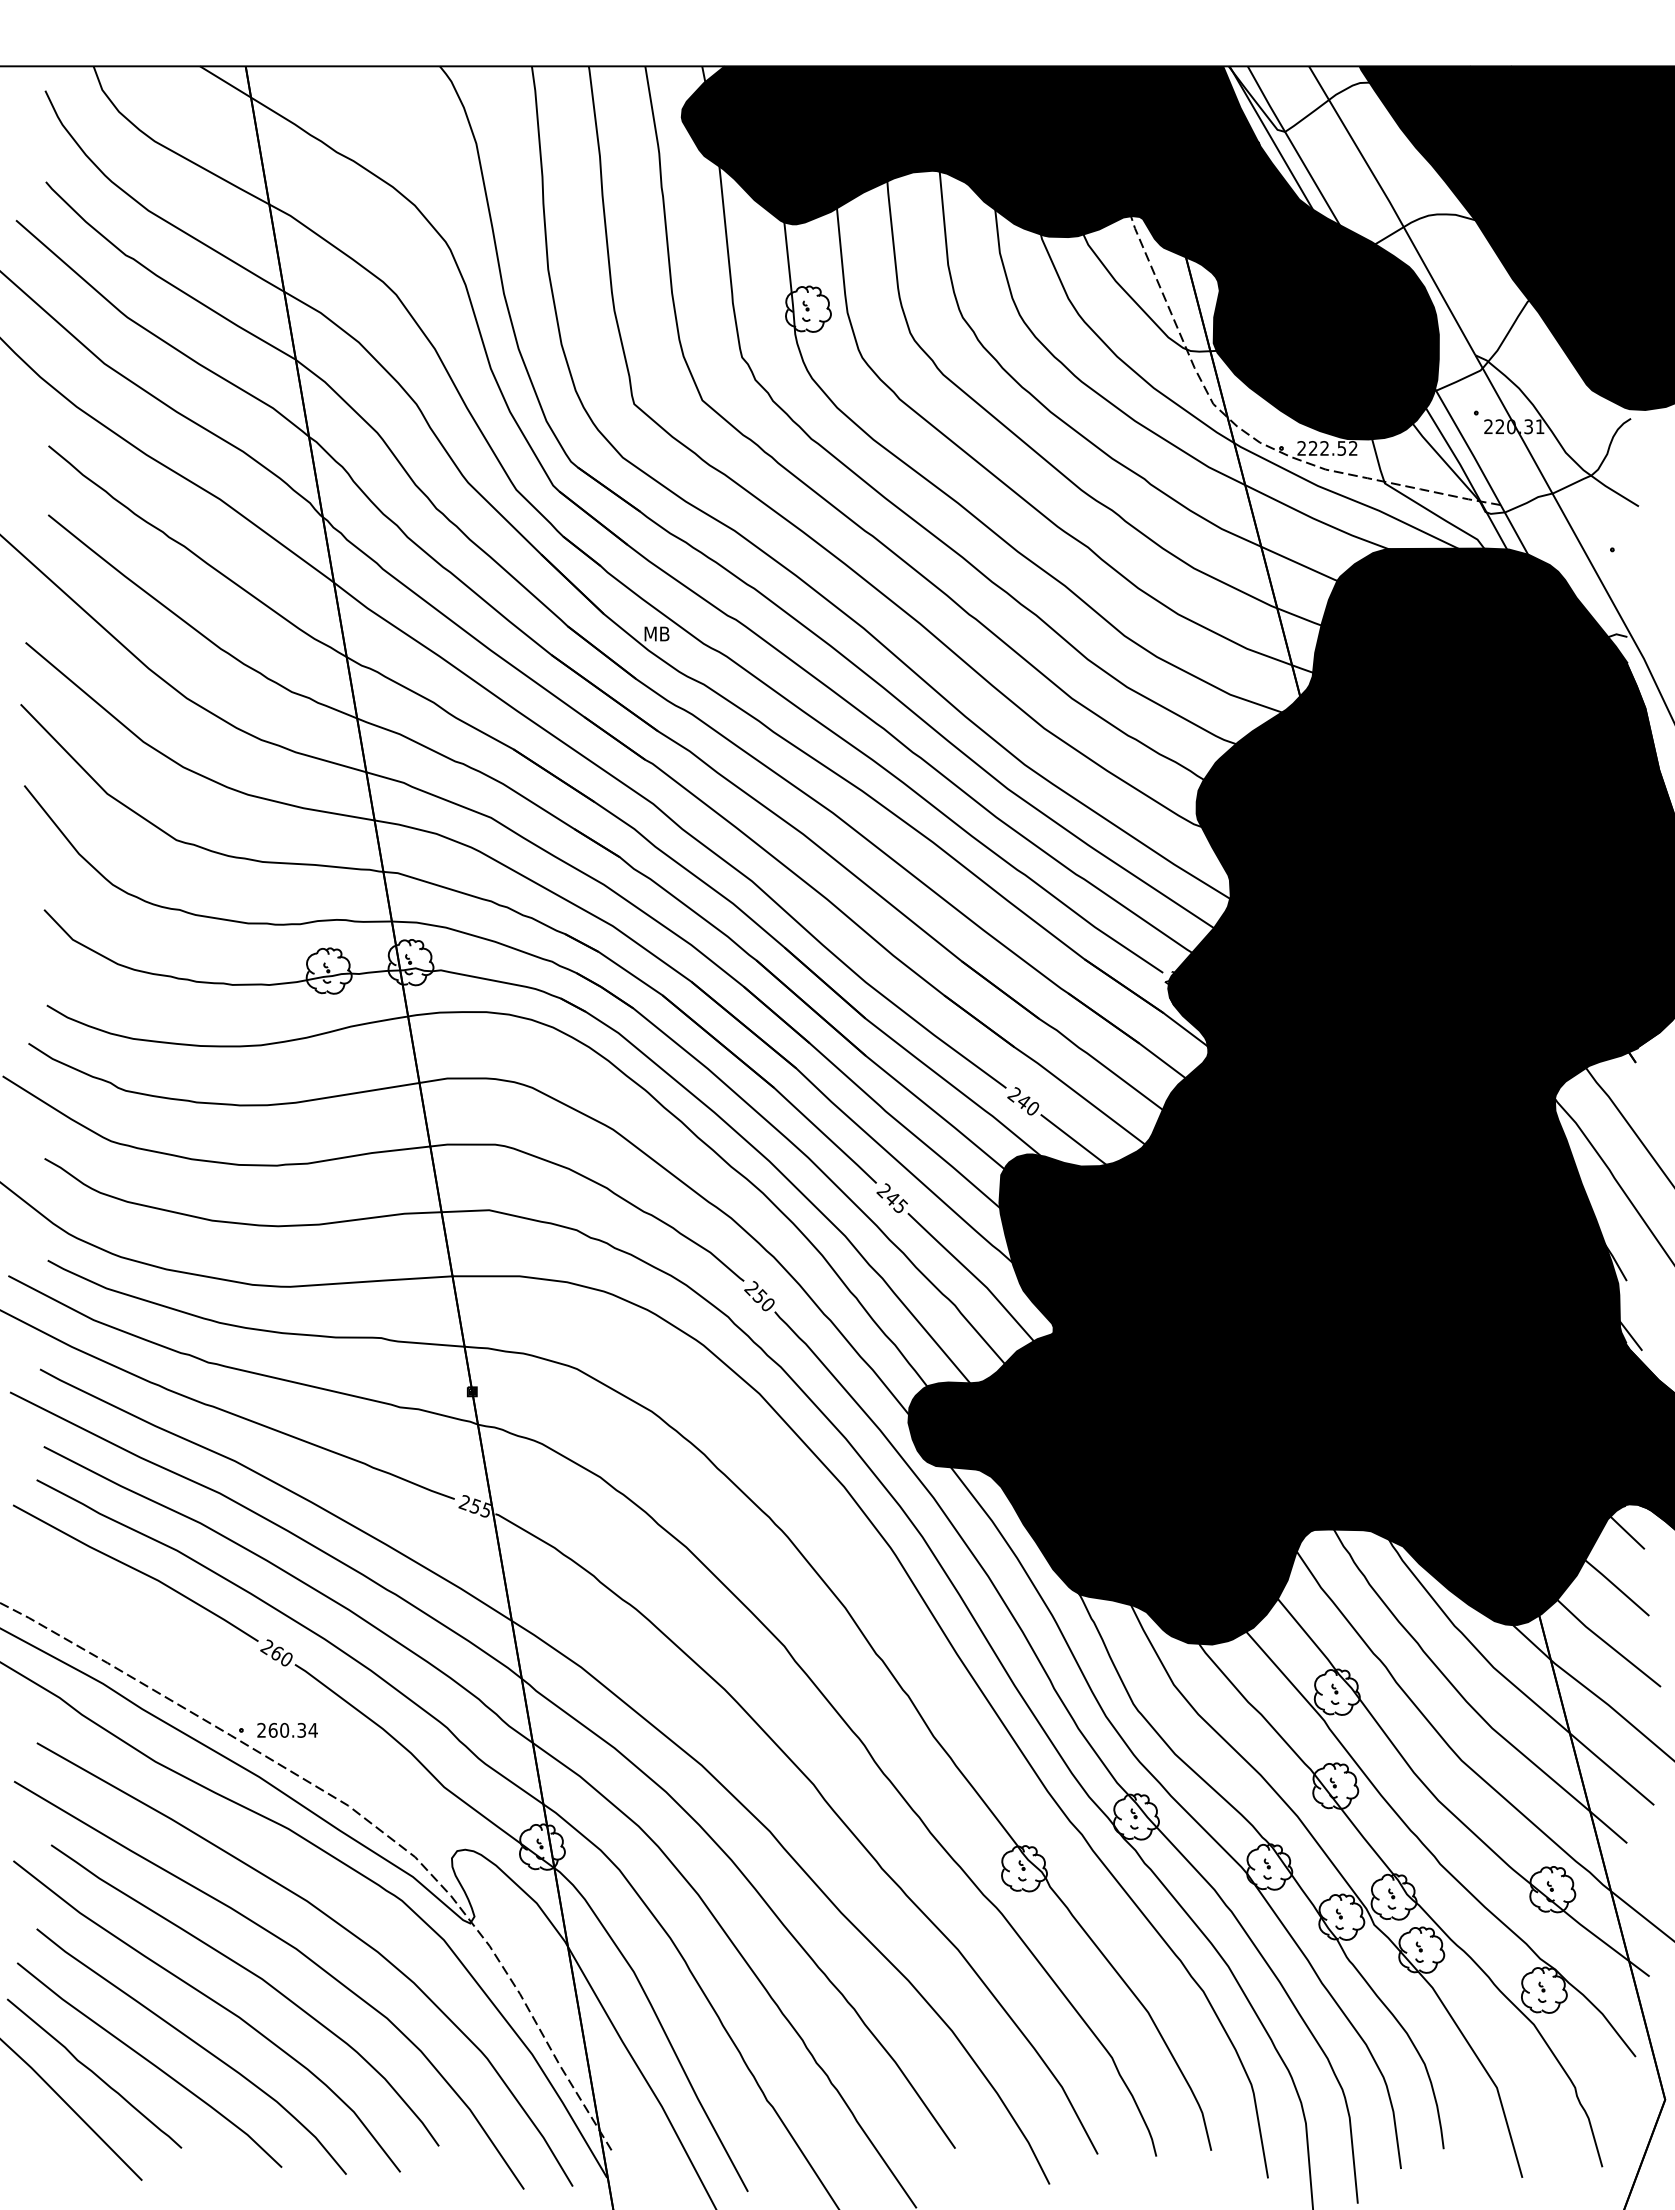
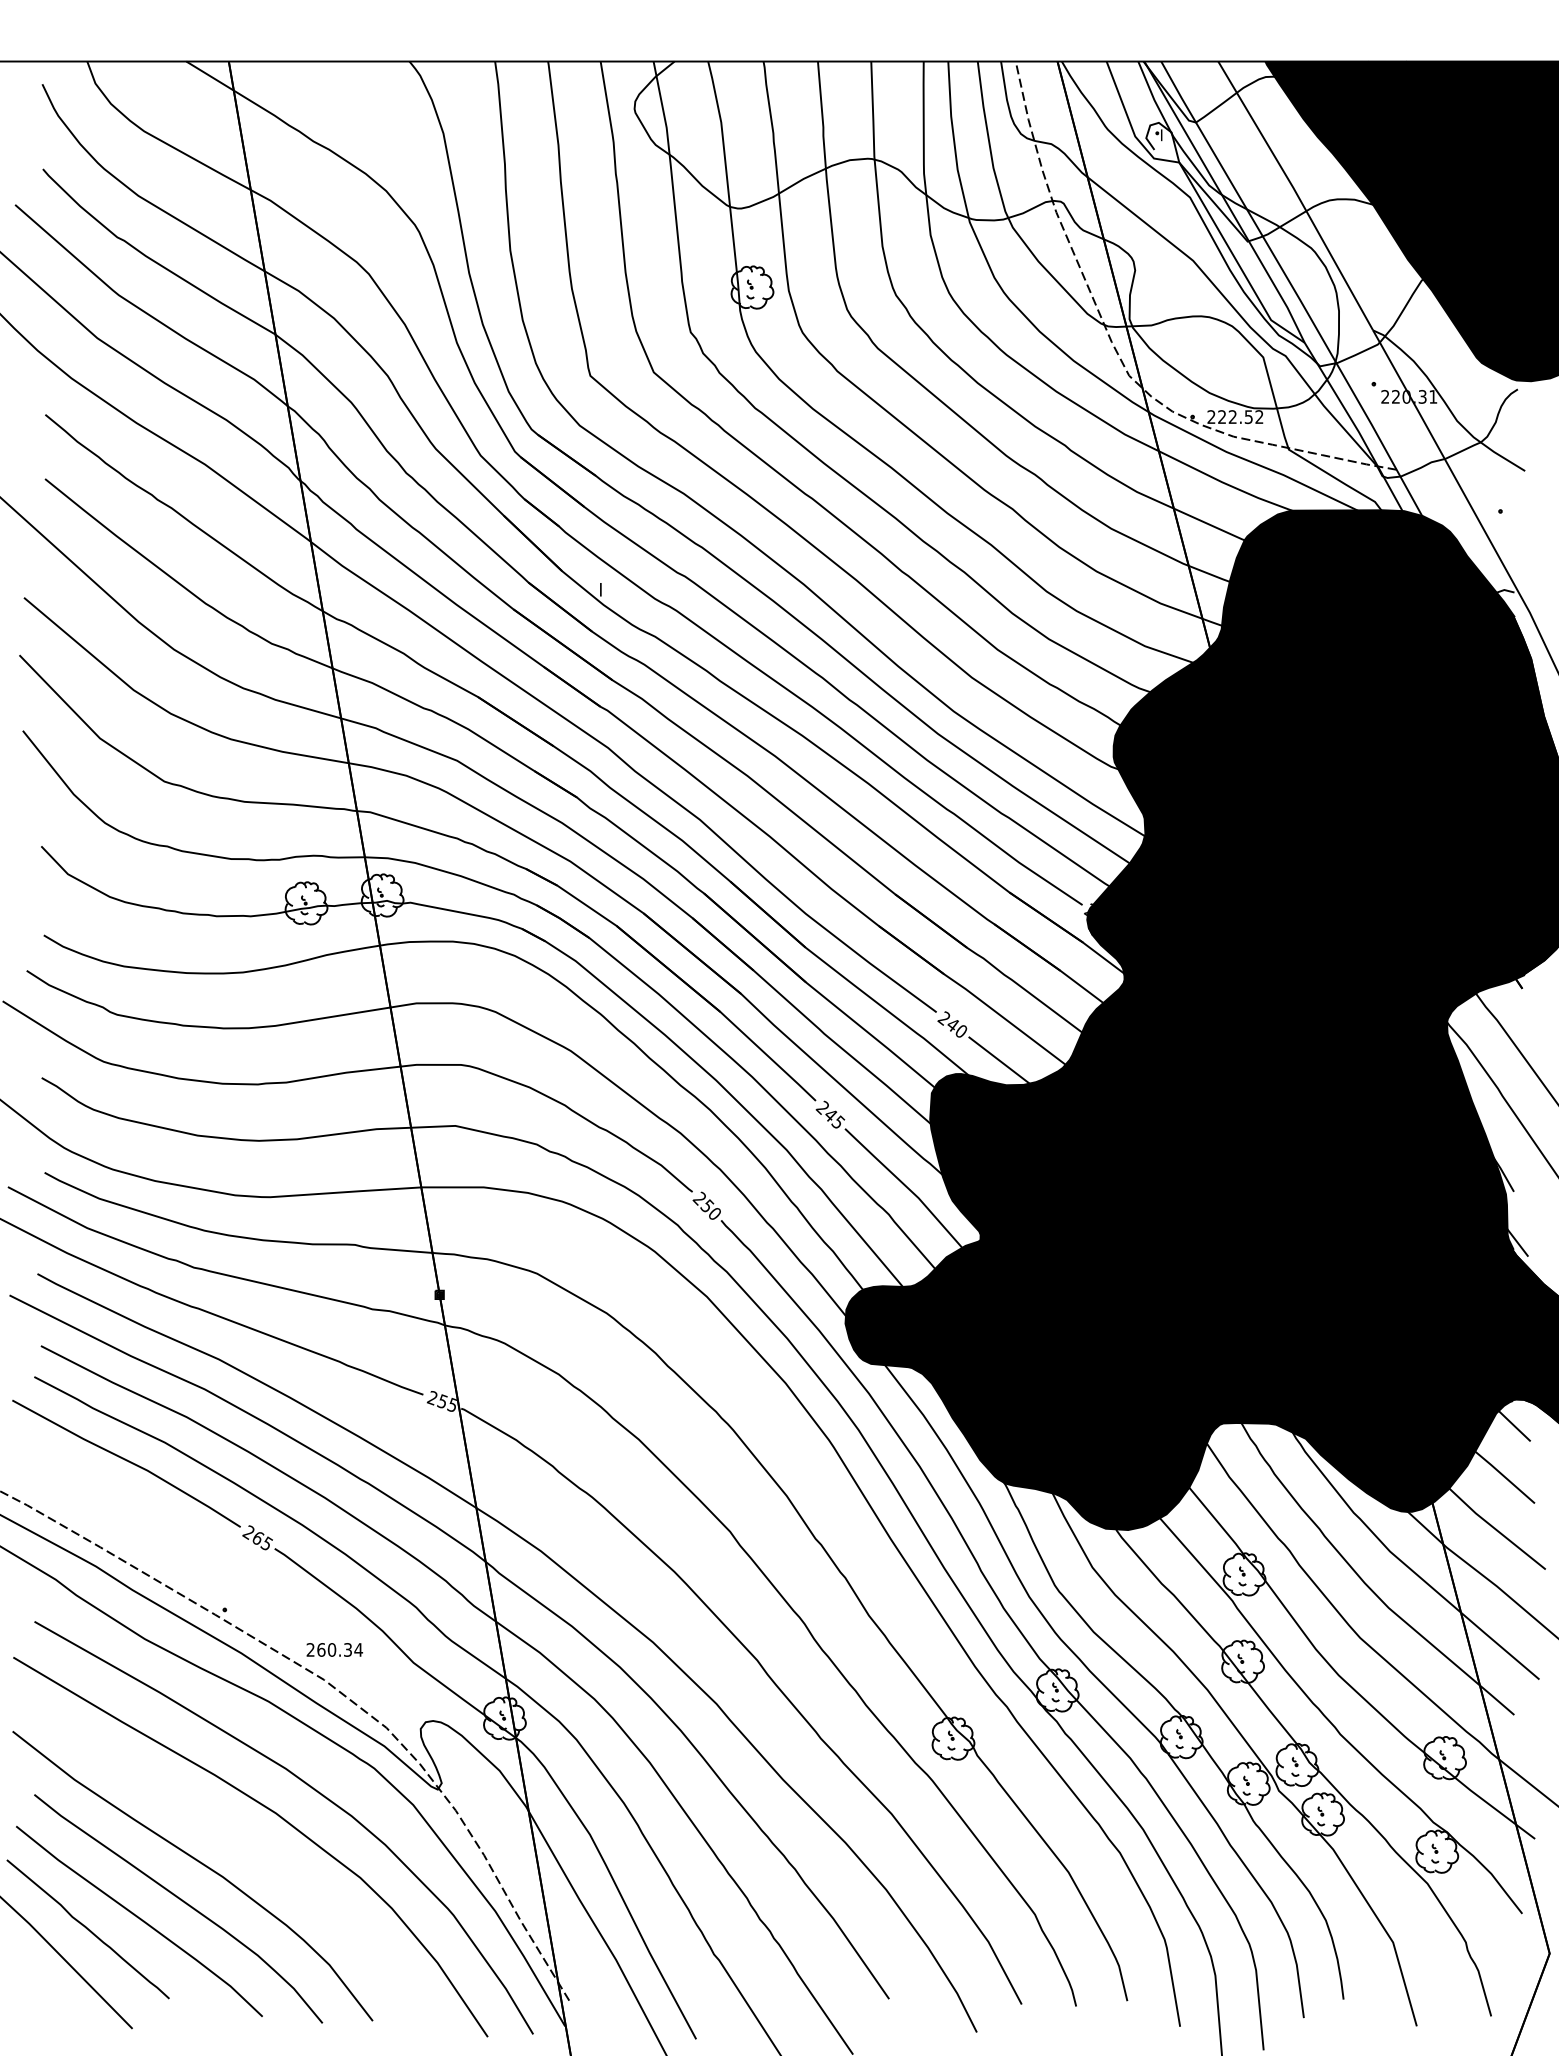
fill: (1059, 252) -> (986, 234), removed
text: (657, 633) -> (612, 589), MB -> I
text: (286, 1658) -> (266, 1543), 260 -> 265
text: (287, 1729) -> (334, 1649), moved
curve: (255, 1976) -> (237, 1838), removed

